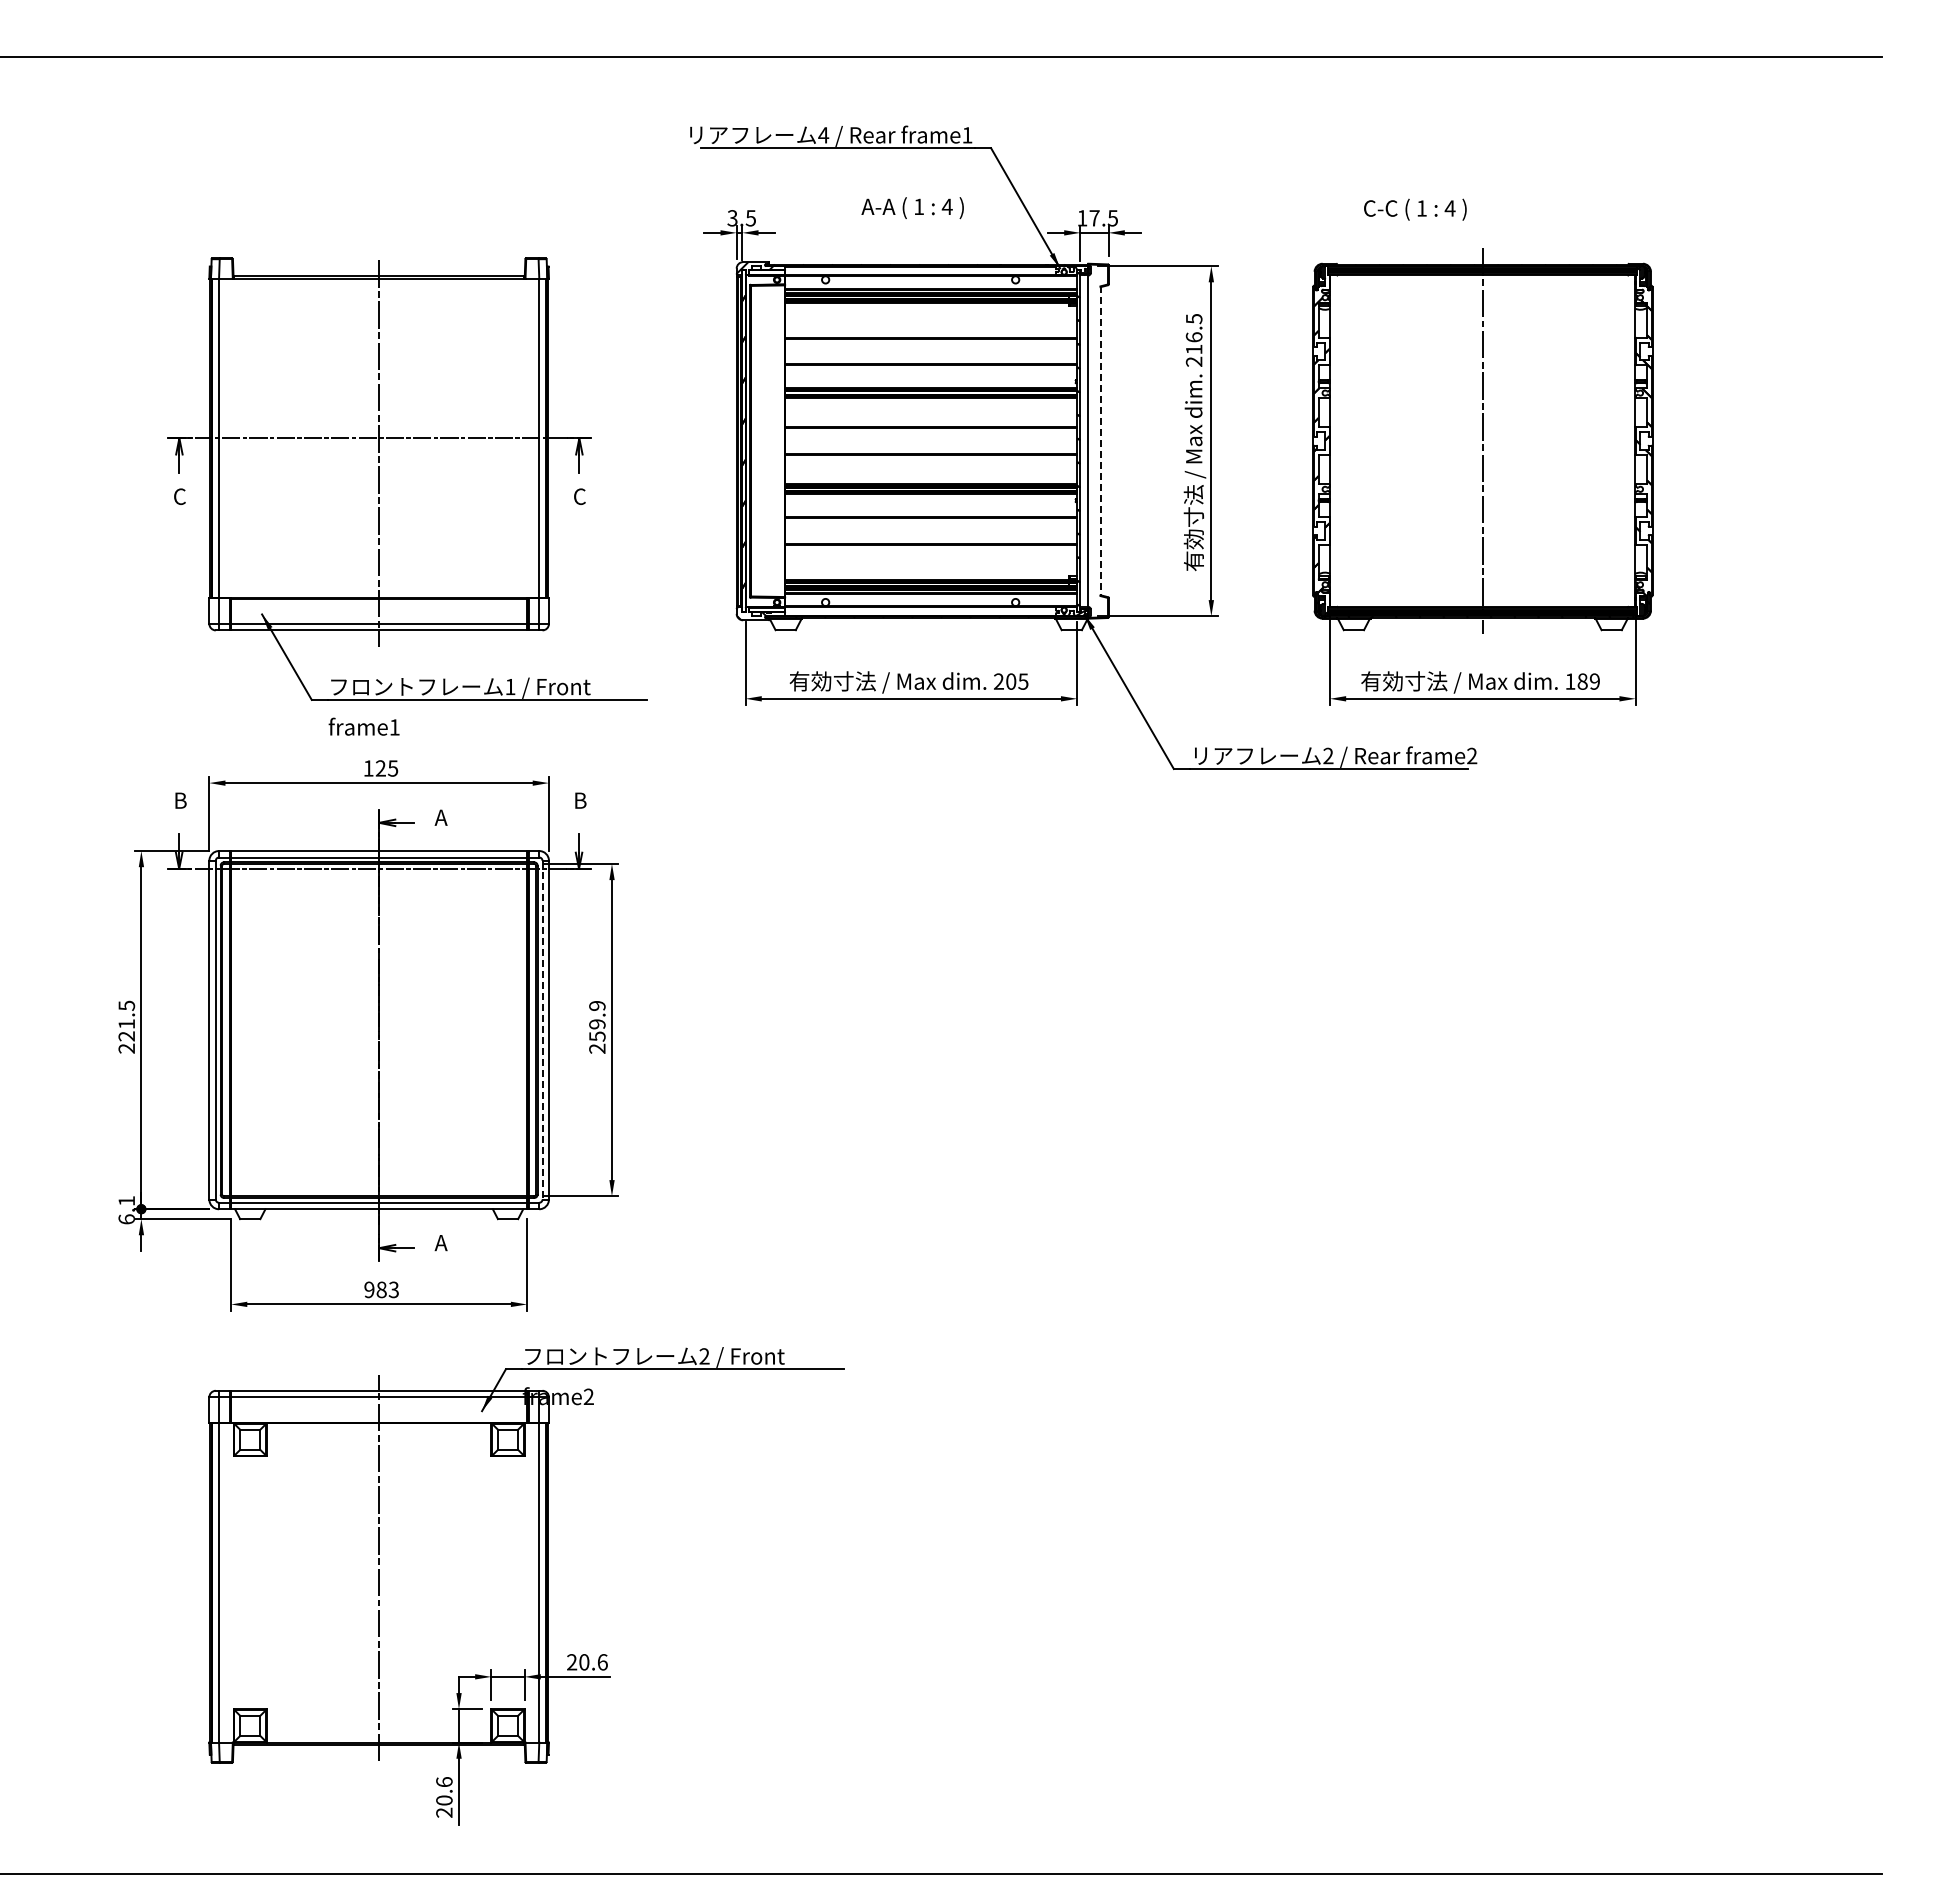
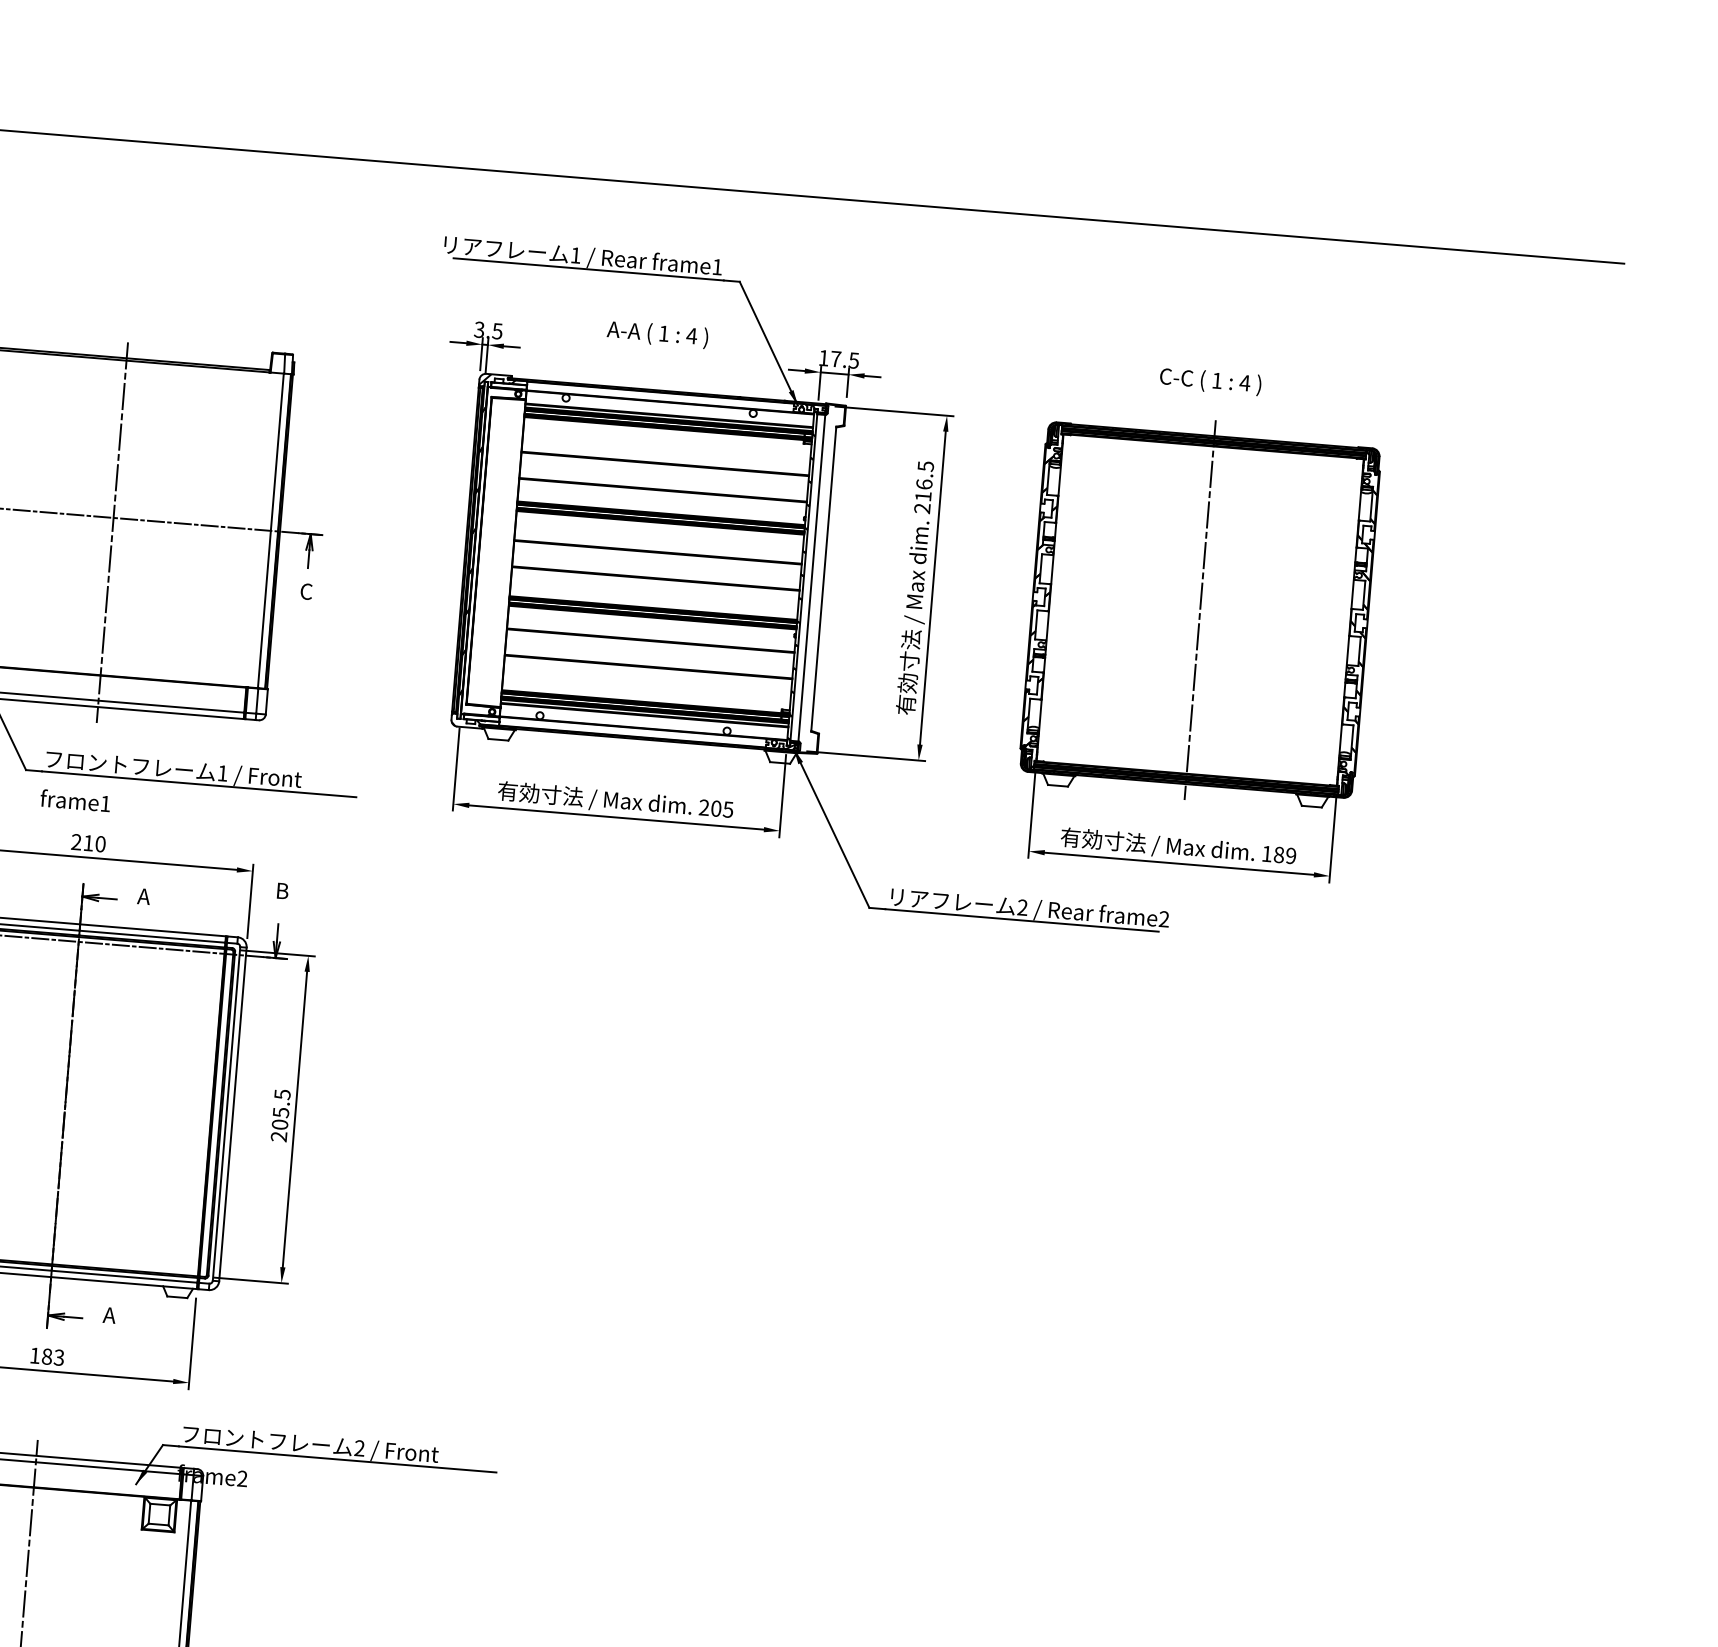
text: (823, 135) -> (575, 255), 4 -> 1
text: (1415, 209) -> (1210, 381), moved
line: (1100, 441) -> (823, 579), dashed -> solid
text: (380, 768) -> (88, 843), 125 -> 210
text: (597, 1021) -> (281, 1109), 259.9 -> 205.5
line: (542, 1030) -> (226, 1114), dashed -> solid
text: (369, 1289) -> (35, 1355), 983 -> 183

